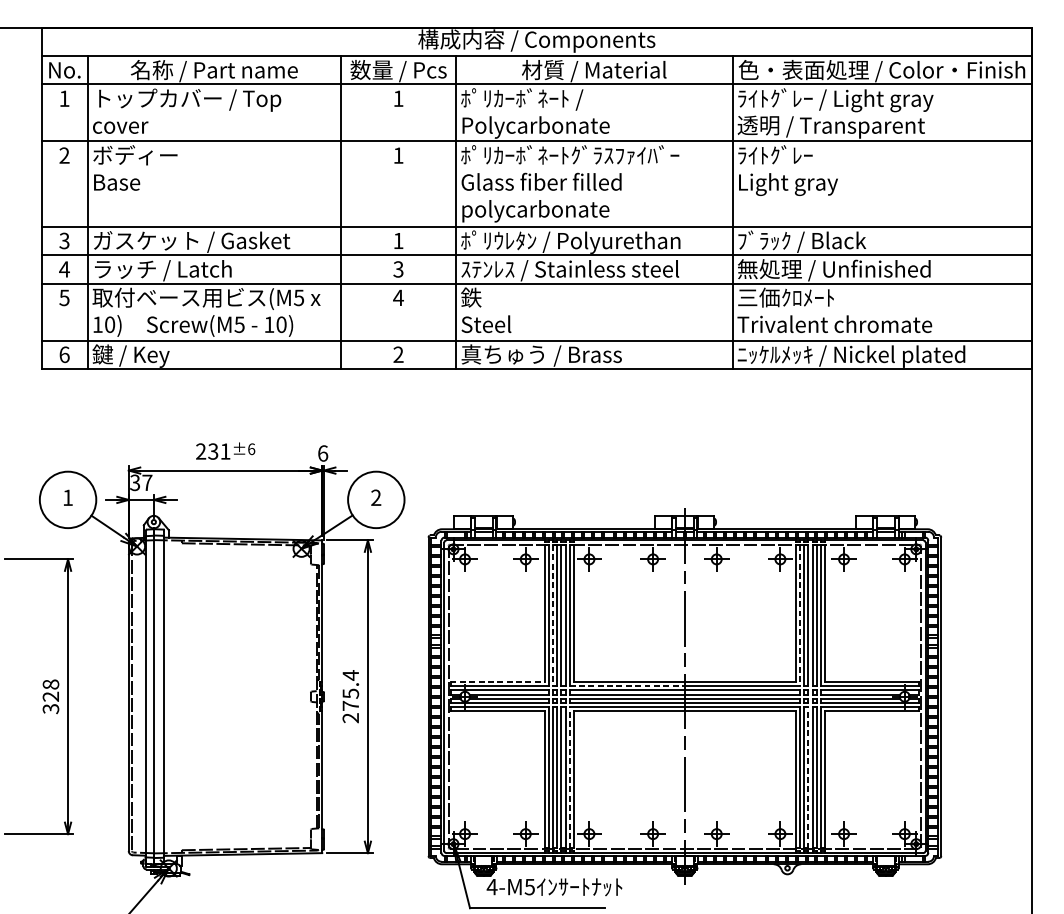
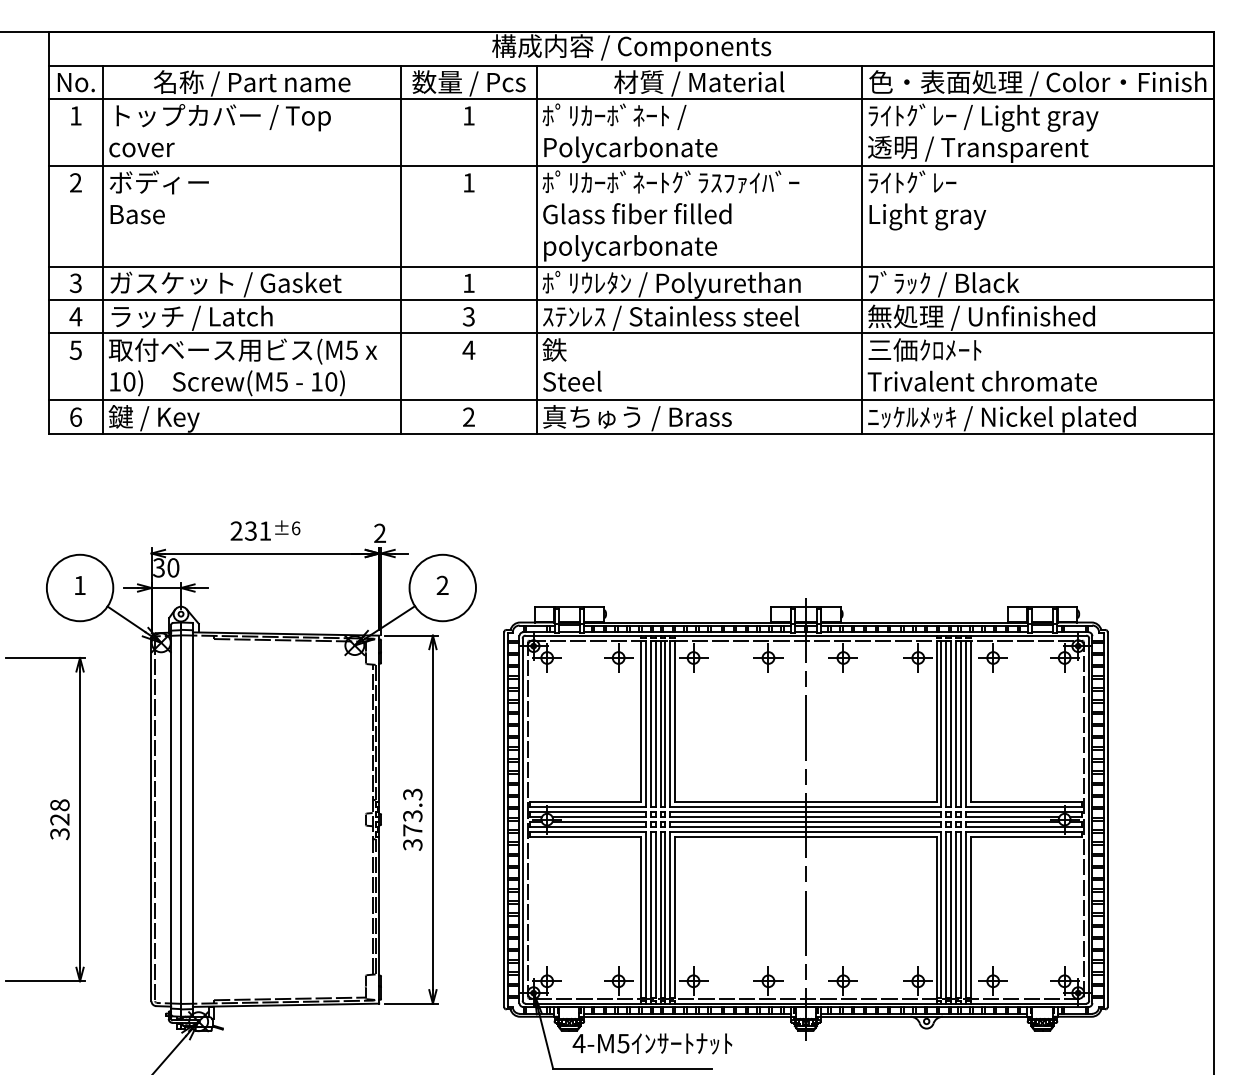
text: (323, 453) -> (380, 533), 6 -> 2
text: (147, 482) -> (173, 567), 37 -> 30
line: (552, 615) -> (650, 724), dashed -> solid
line: (800, 615) -> (941, 724), dashed -> solid
line: (497, 682) -> (585, 802), dashed -> solid
line: (627, 686) -> (738, 807), dashed -> solid
text: (350, 696) -> (412, 819), 275.4 -> 373.3
line: (569, 777) -> (670, 914), dashed -> solid
line: (808, 777) -> (951, 914), dashed -> solid

